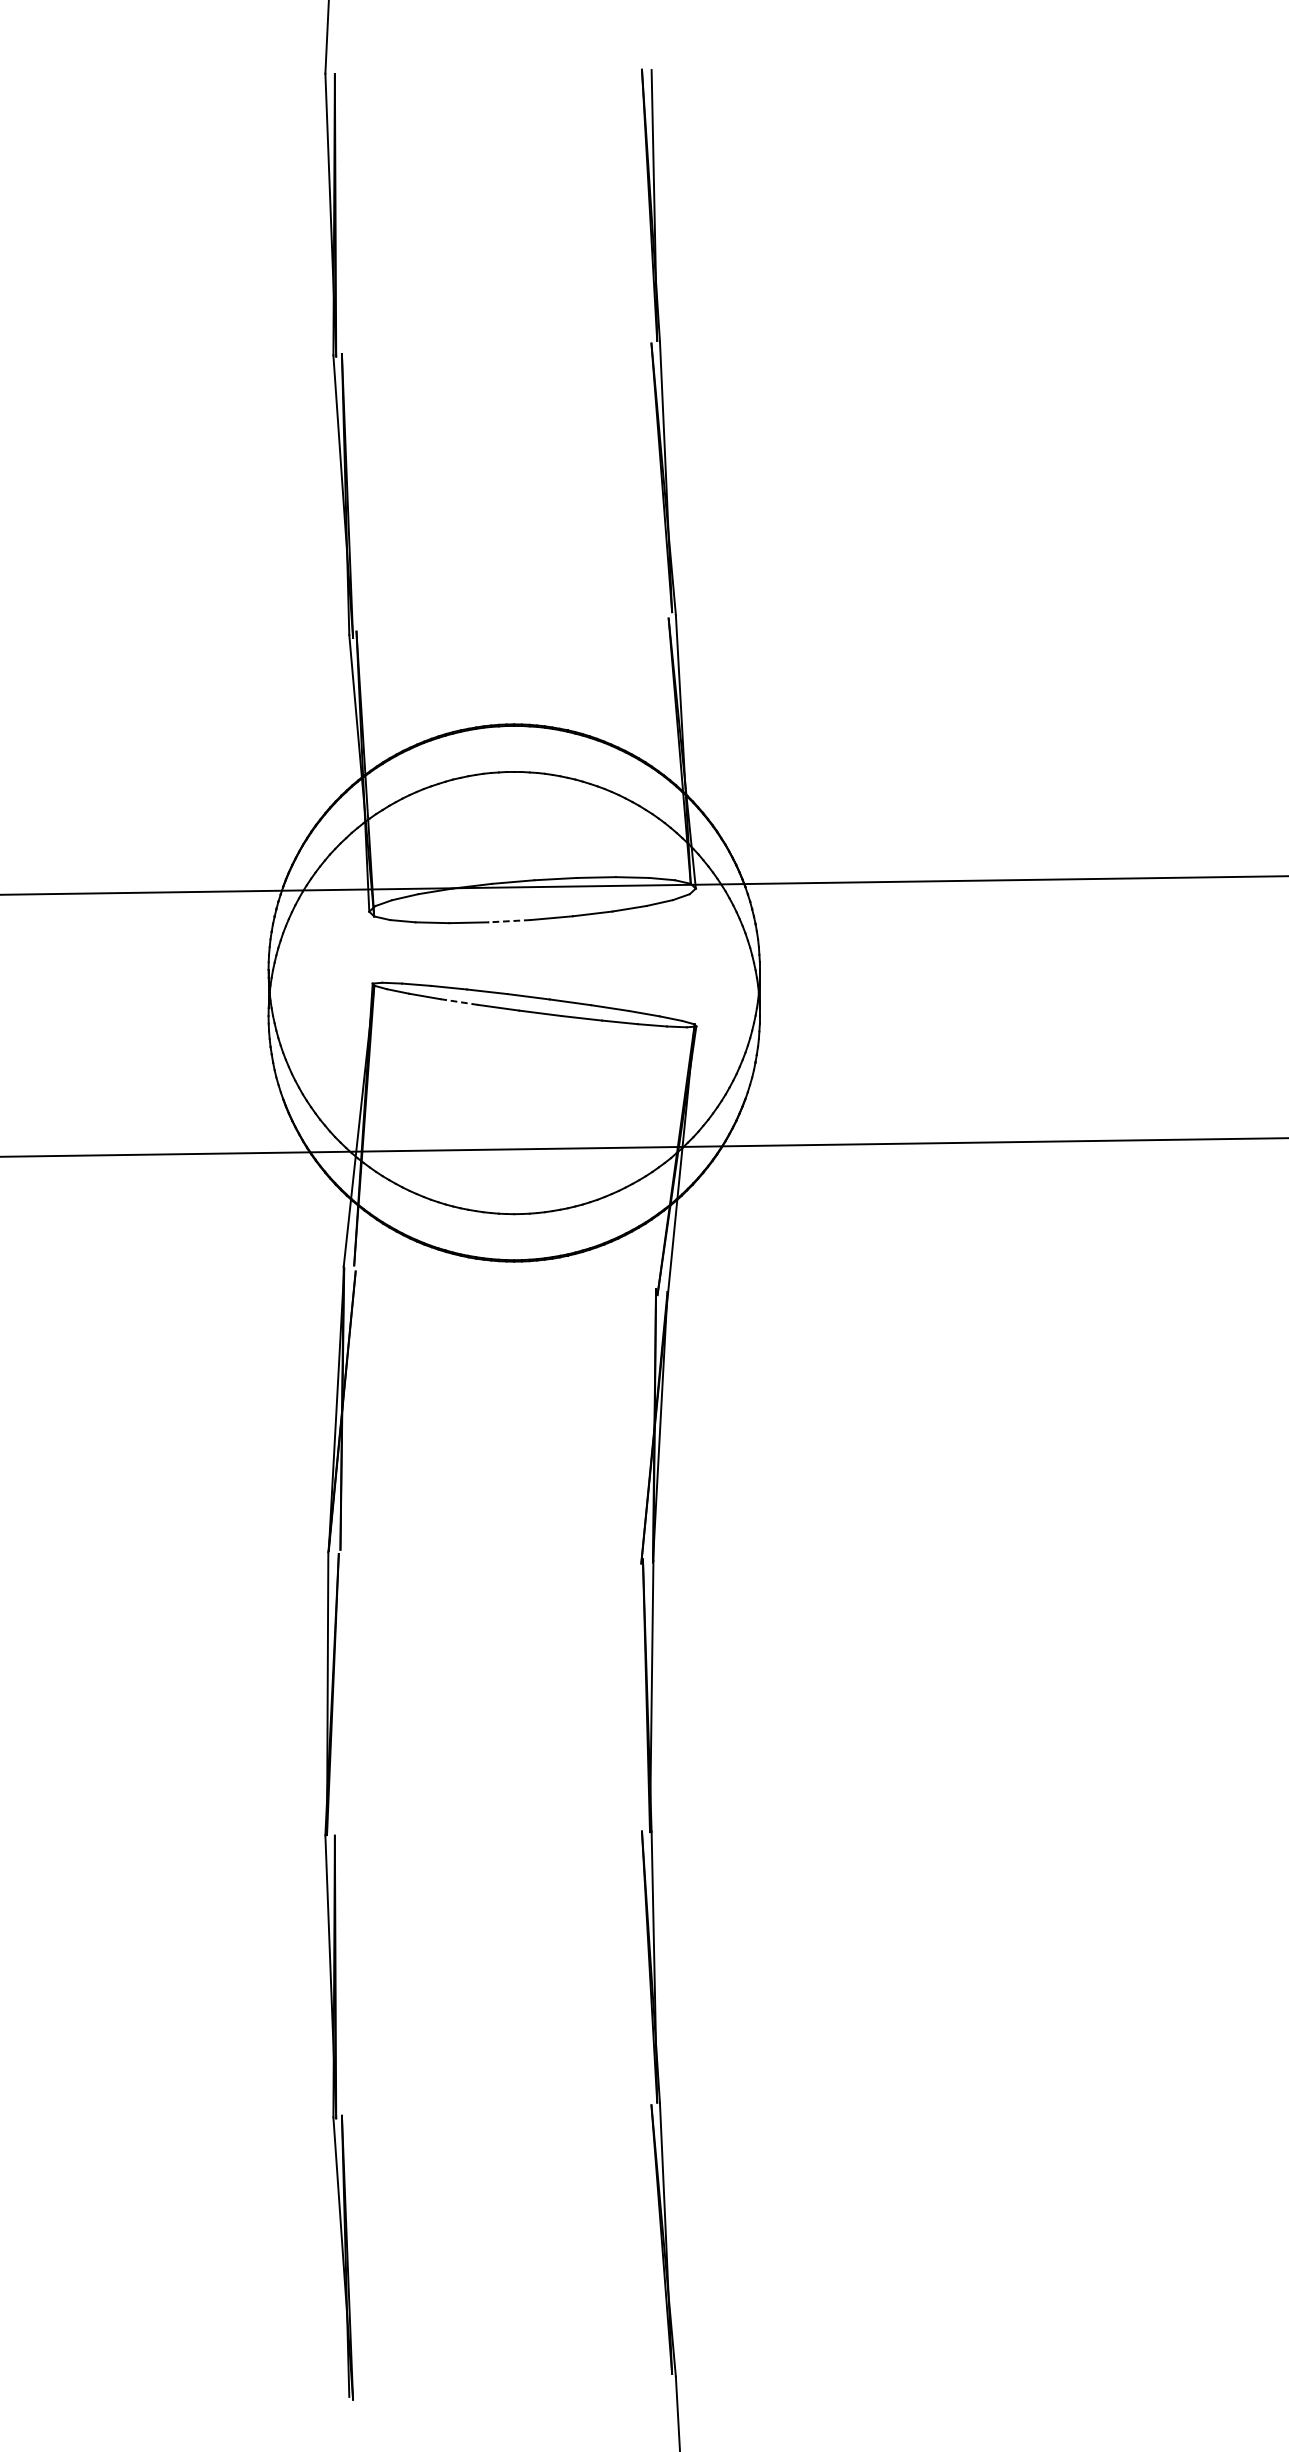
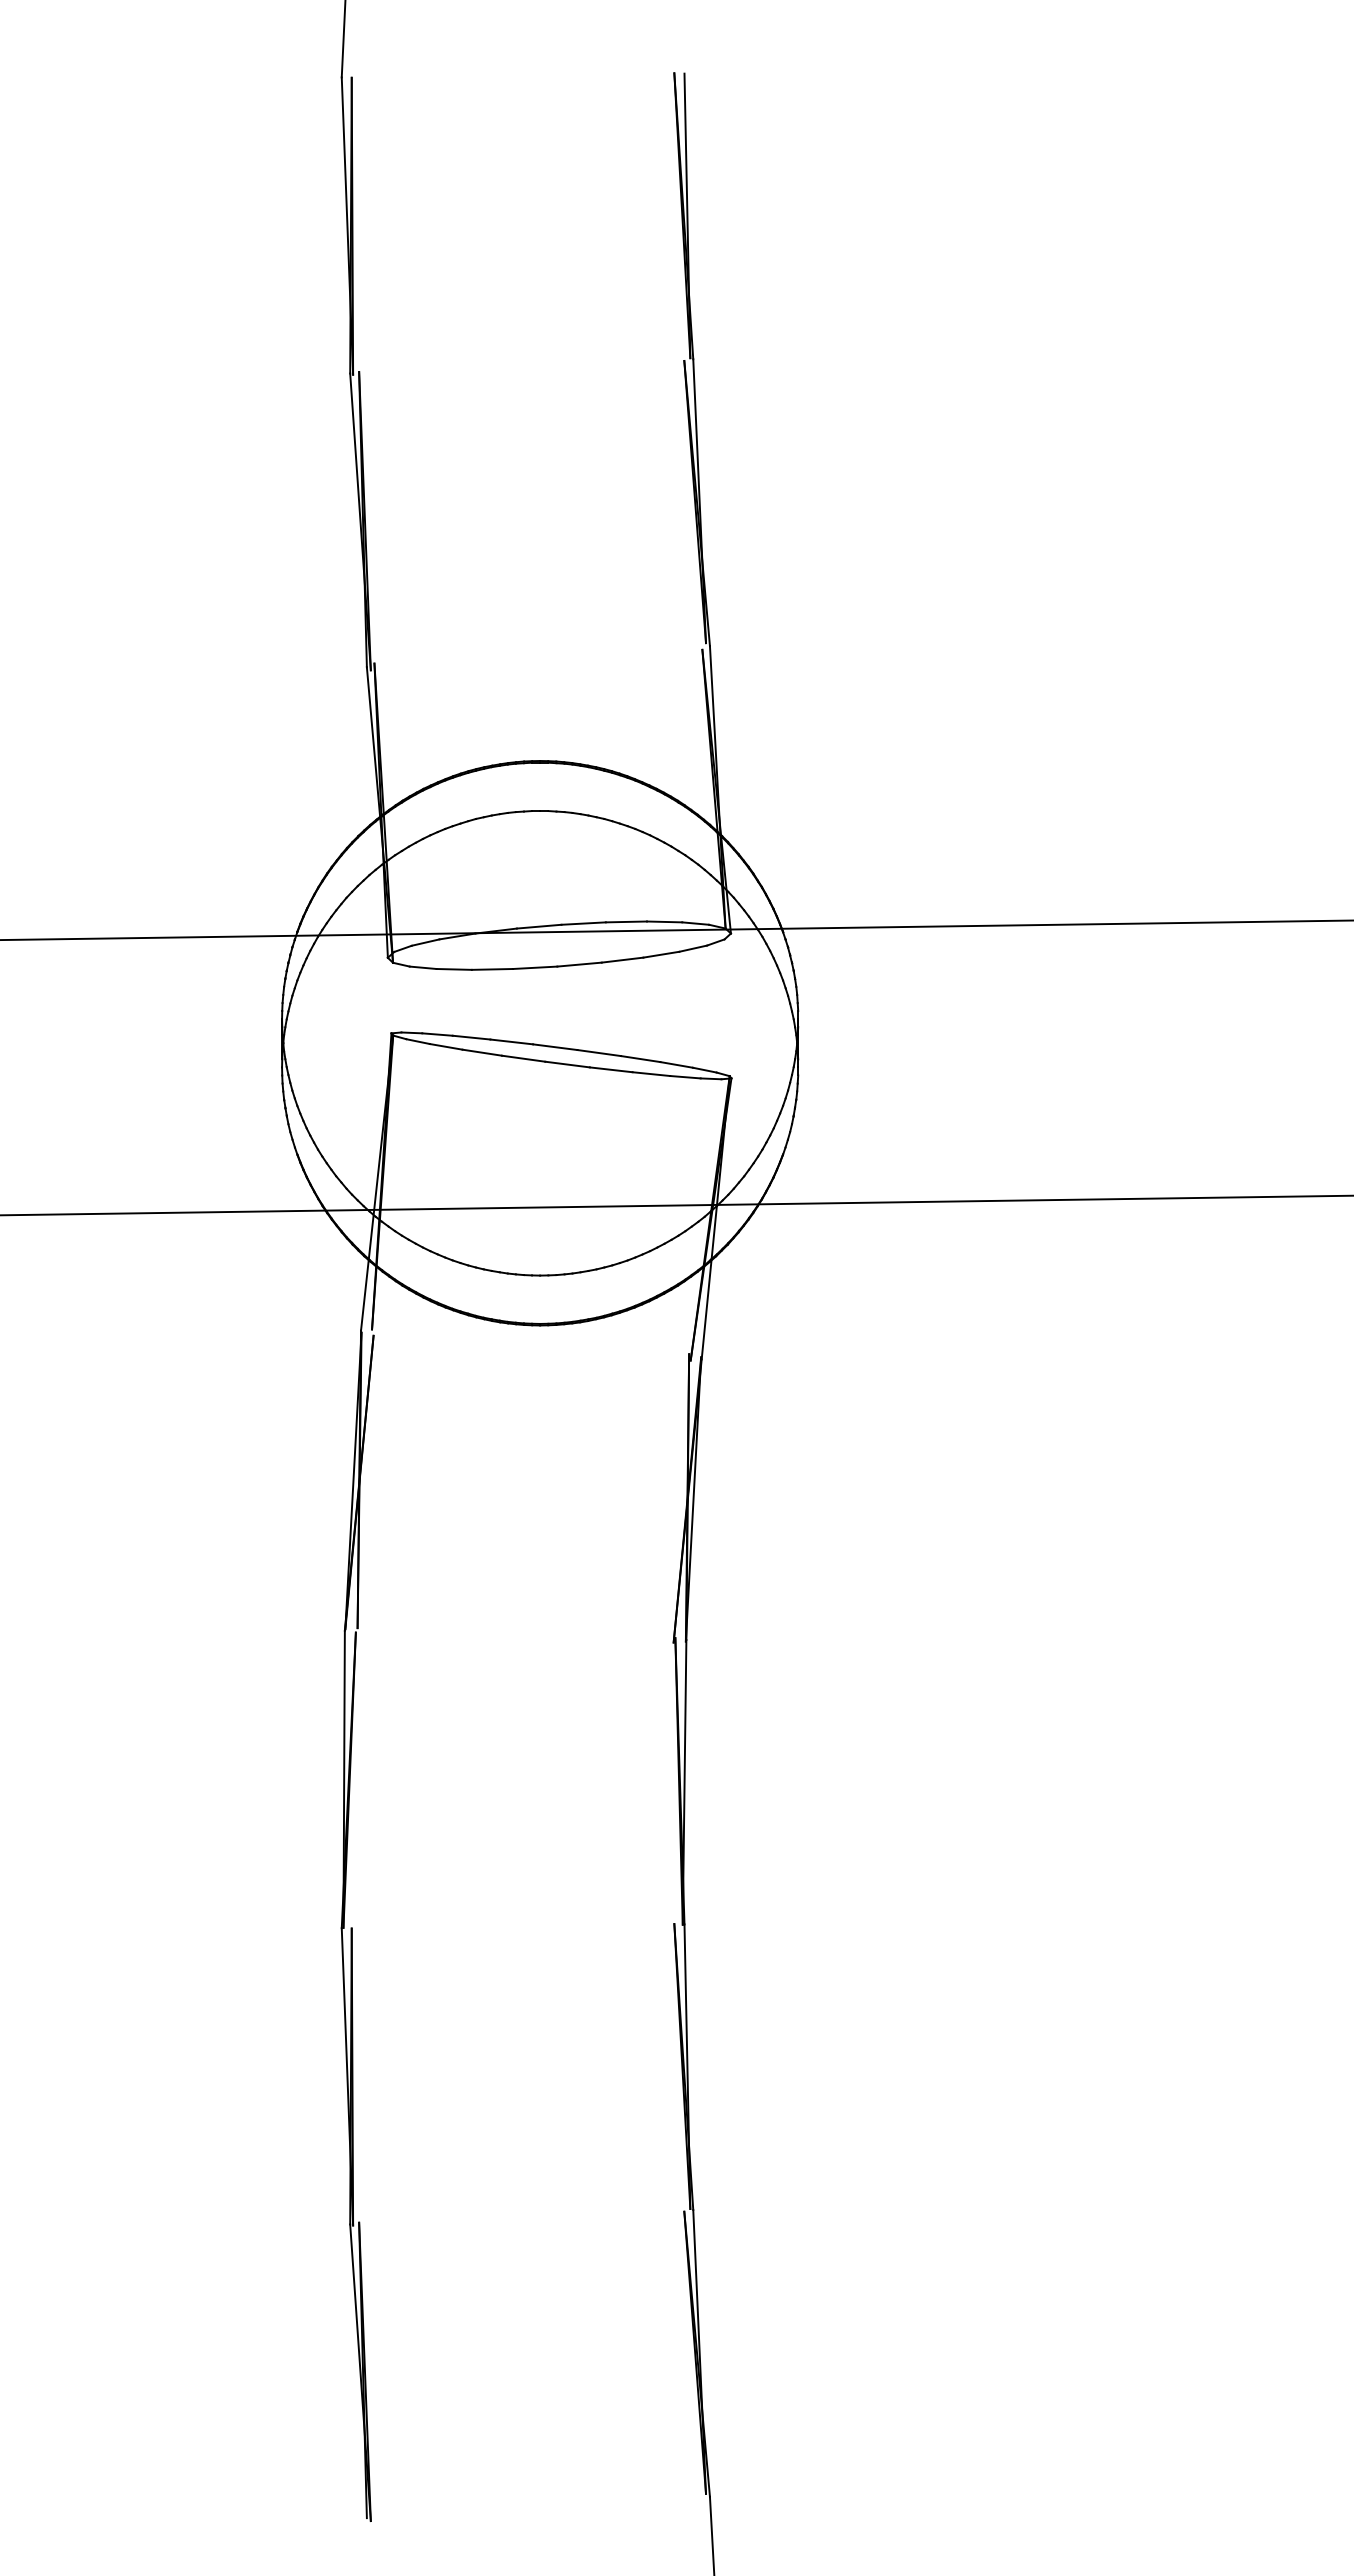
line: (508, 920) -> (534, 967), dashed -> solid
line: (459, 1001) -> (482, 1052), dashed -> solid

